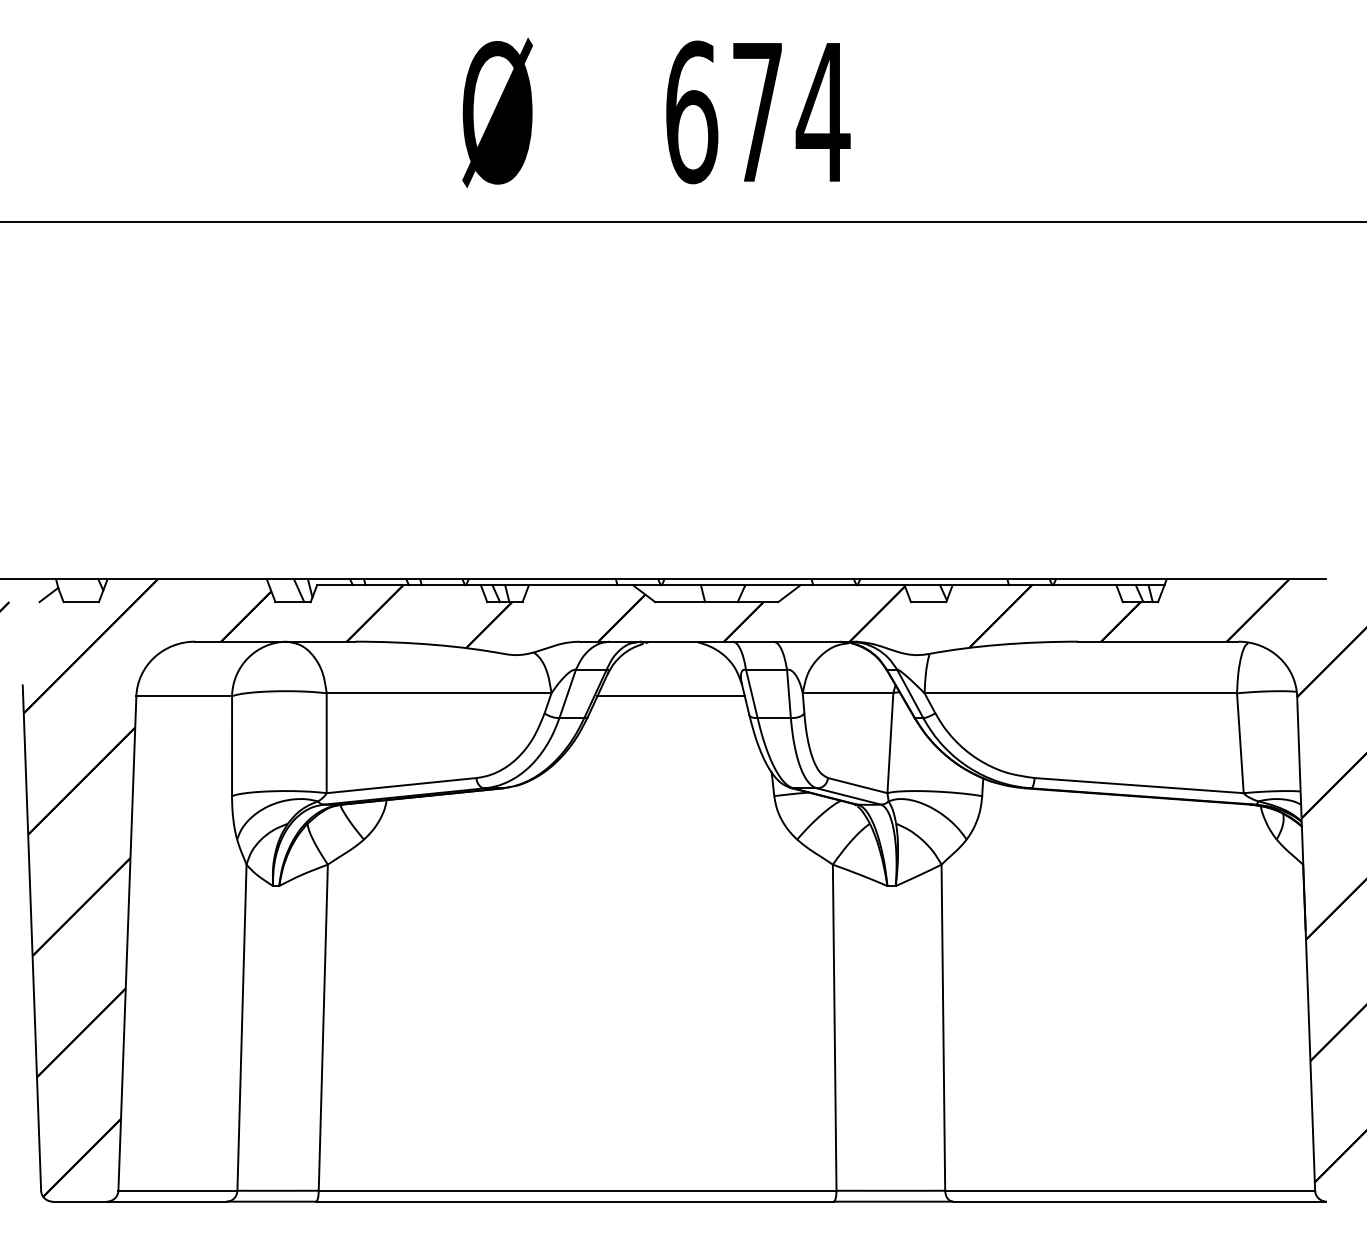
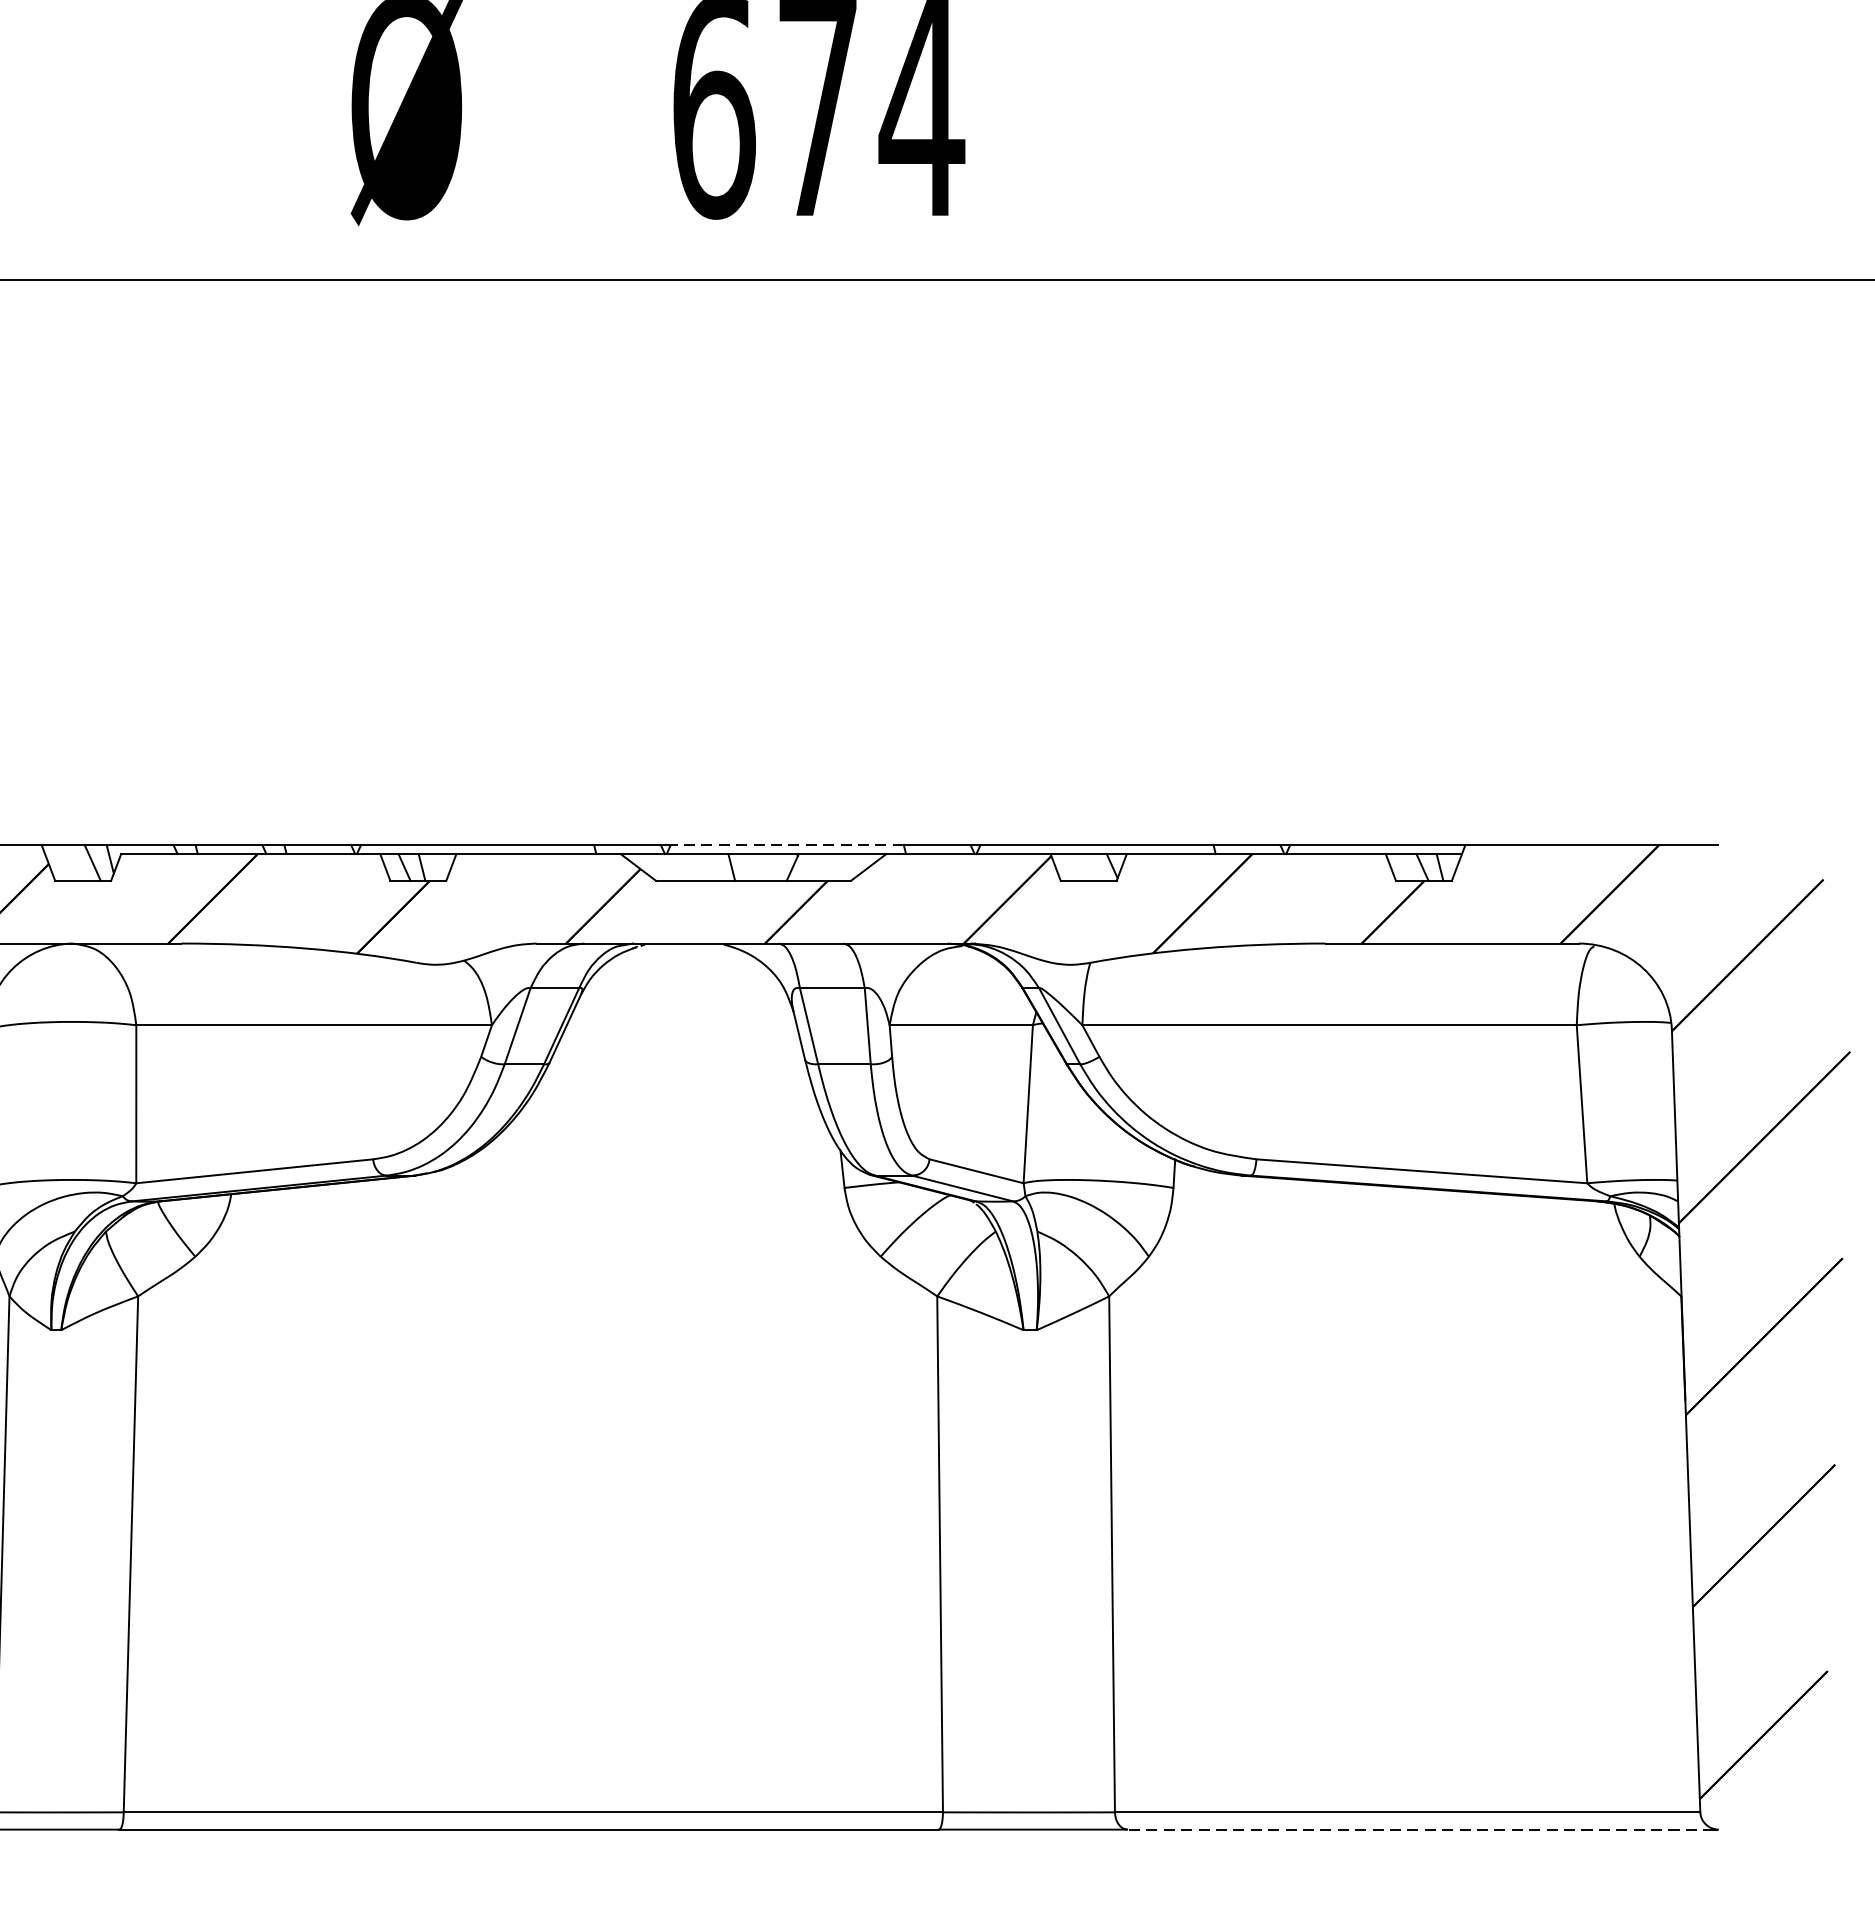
line: (738, 579) -> (787, 845), solid -> dashed
line: (670, 696) -> (680, 1030), removed
line: (1138, 1201) -> (1420, 1829), solid -> dashed

